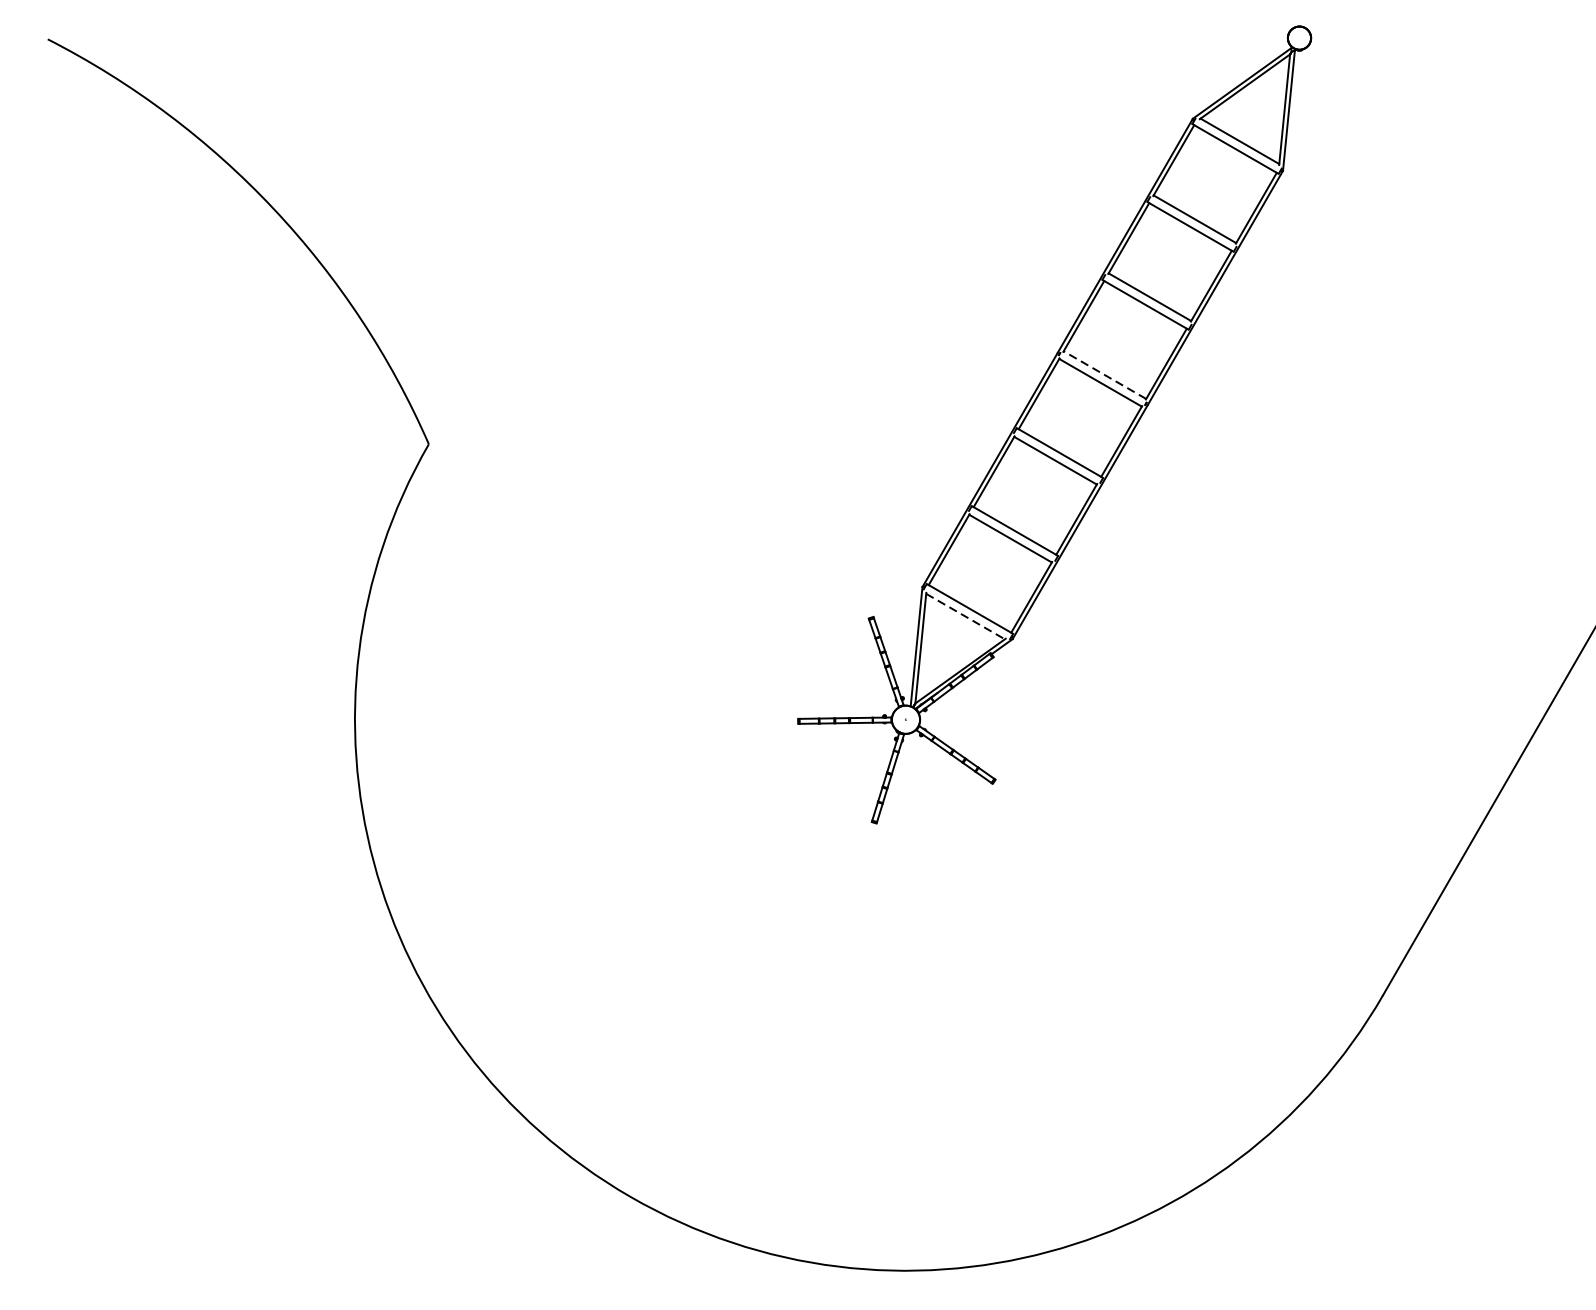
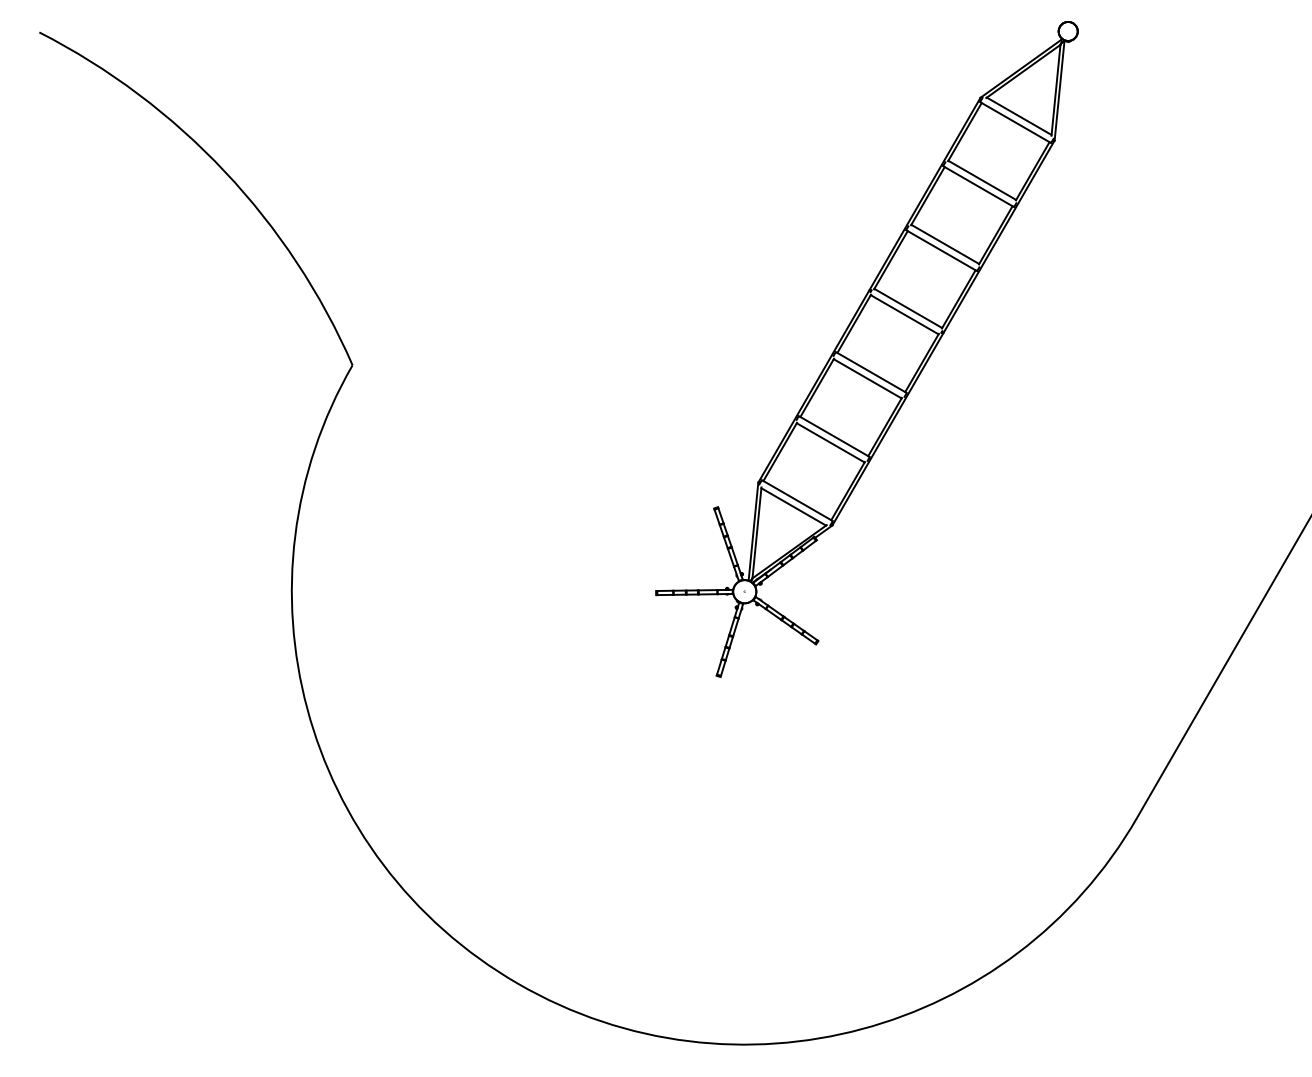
line: (1103, 375) -> (907, 308), dashed -> solid
line: (966, 617) -> (794, 507), dashed -> solid

